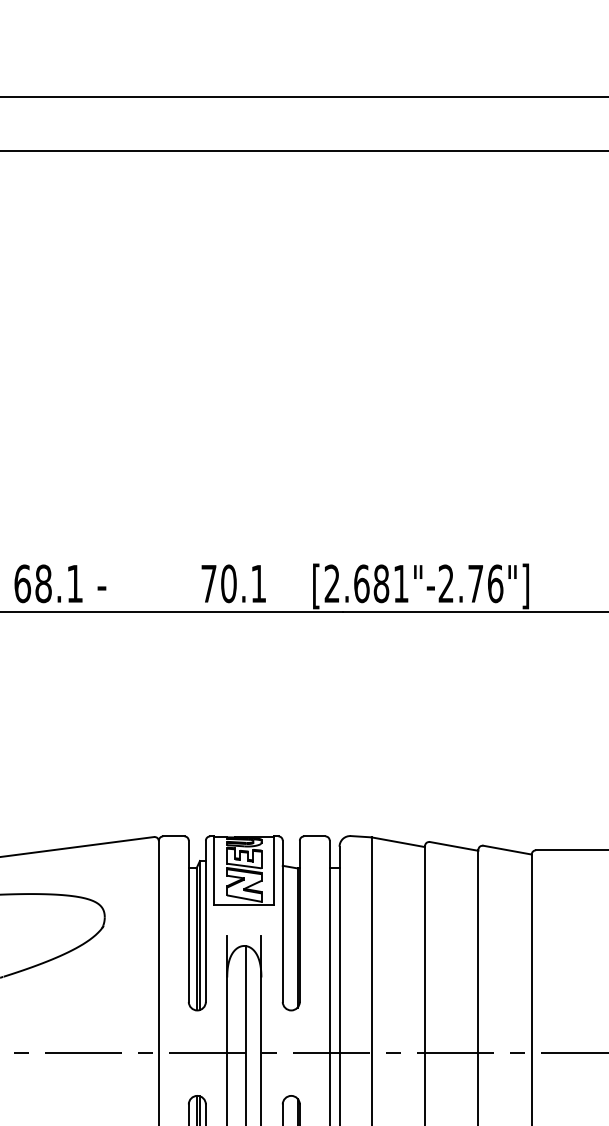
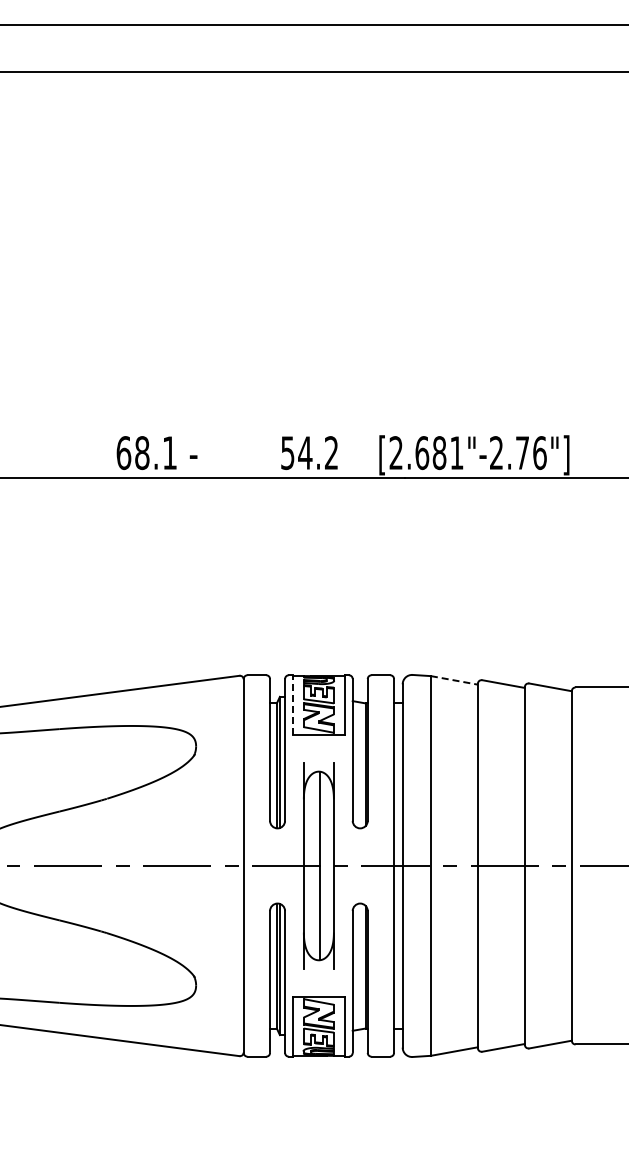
text: (233, 584) -> (309, 453), 70.1 -> 54.2
line: (398, 842) -> (454, 680), solid -> dashed
line: (214, 869) -> (292, 704), solid -> dashed

